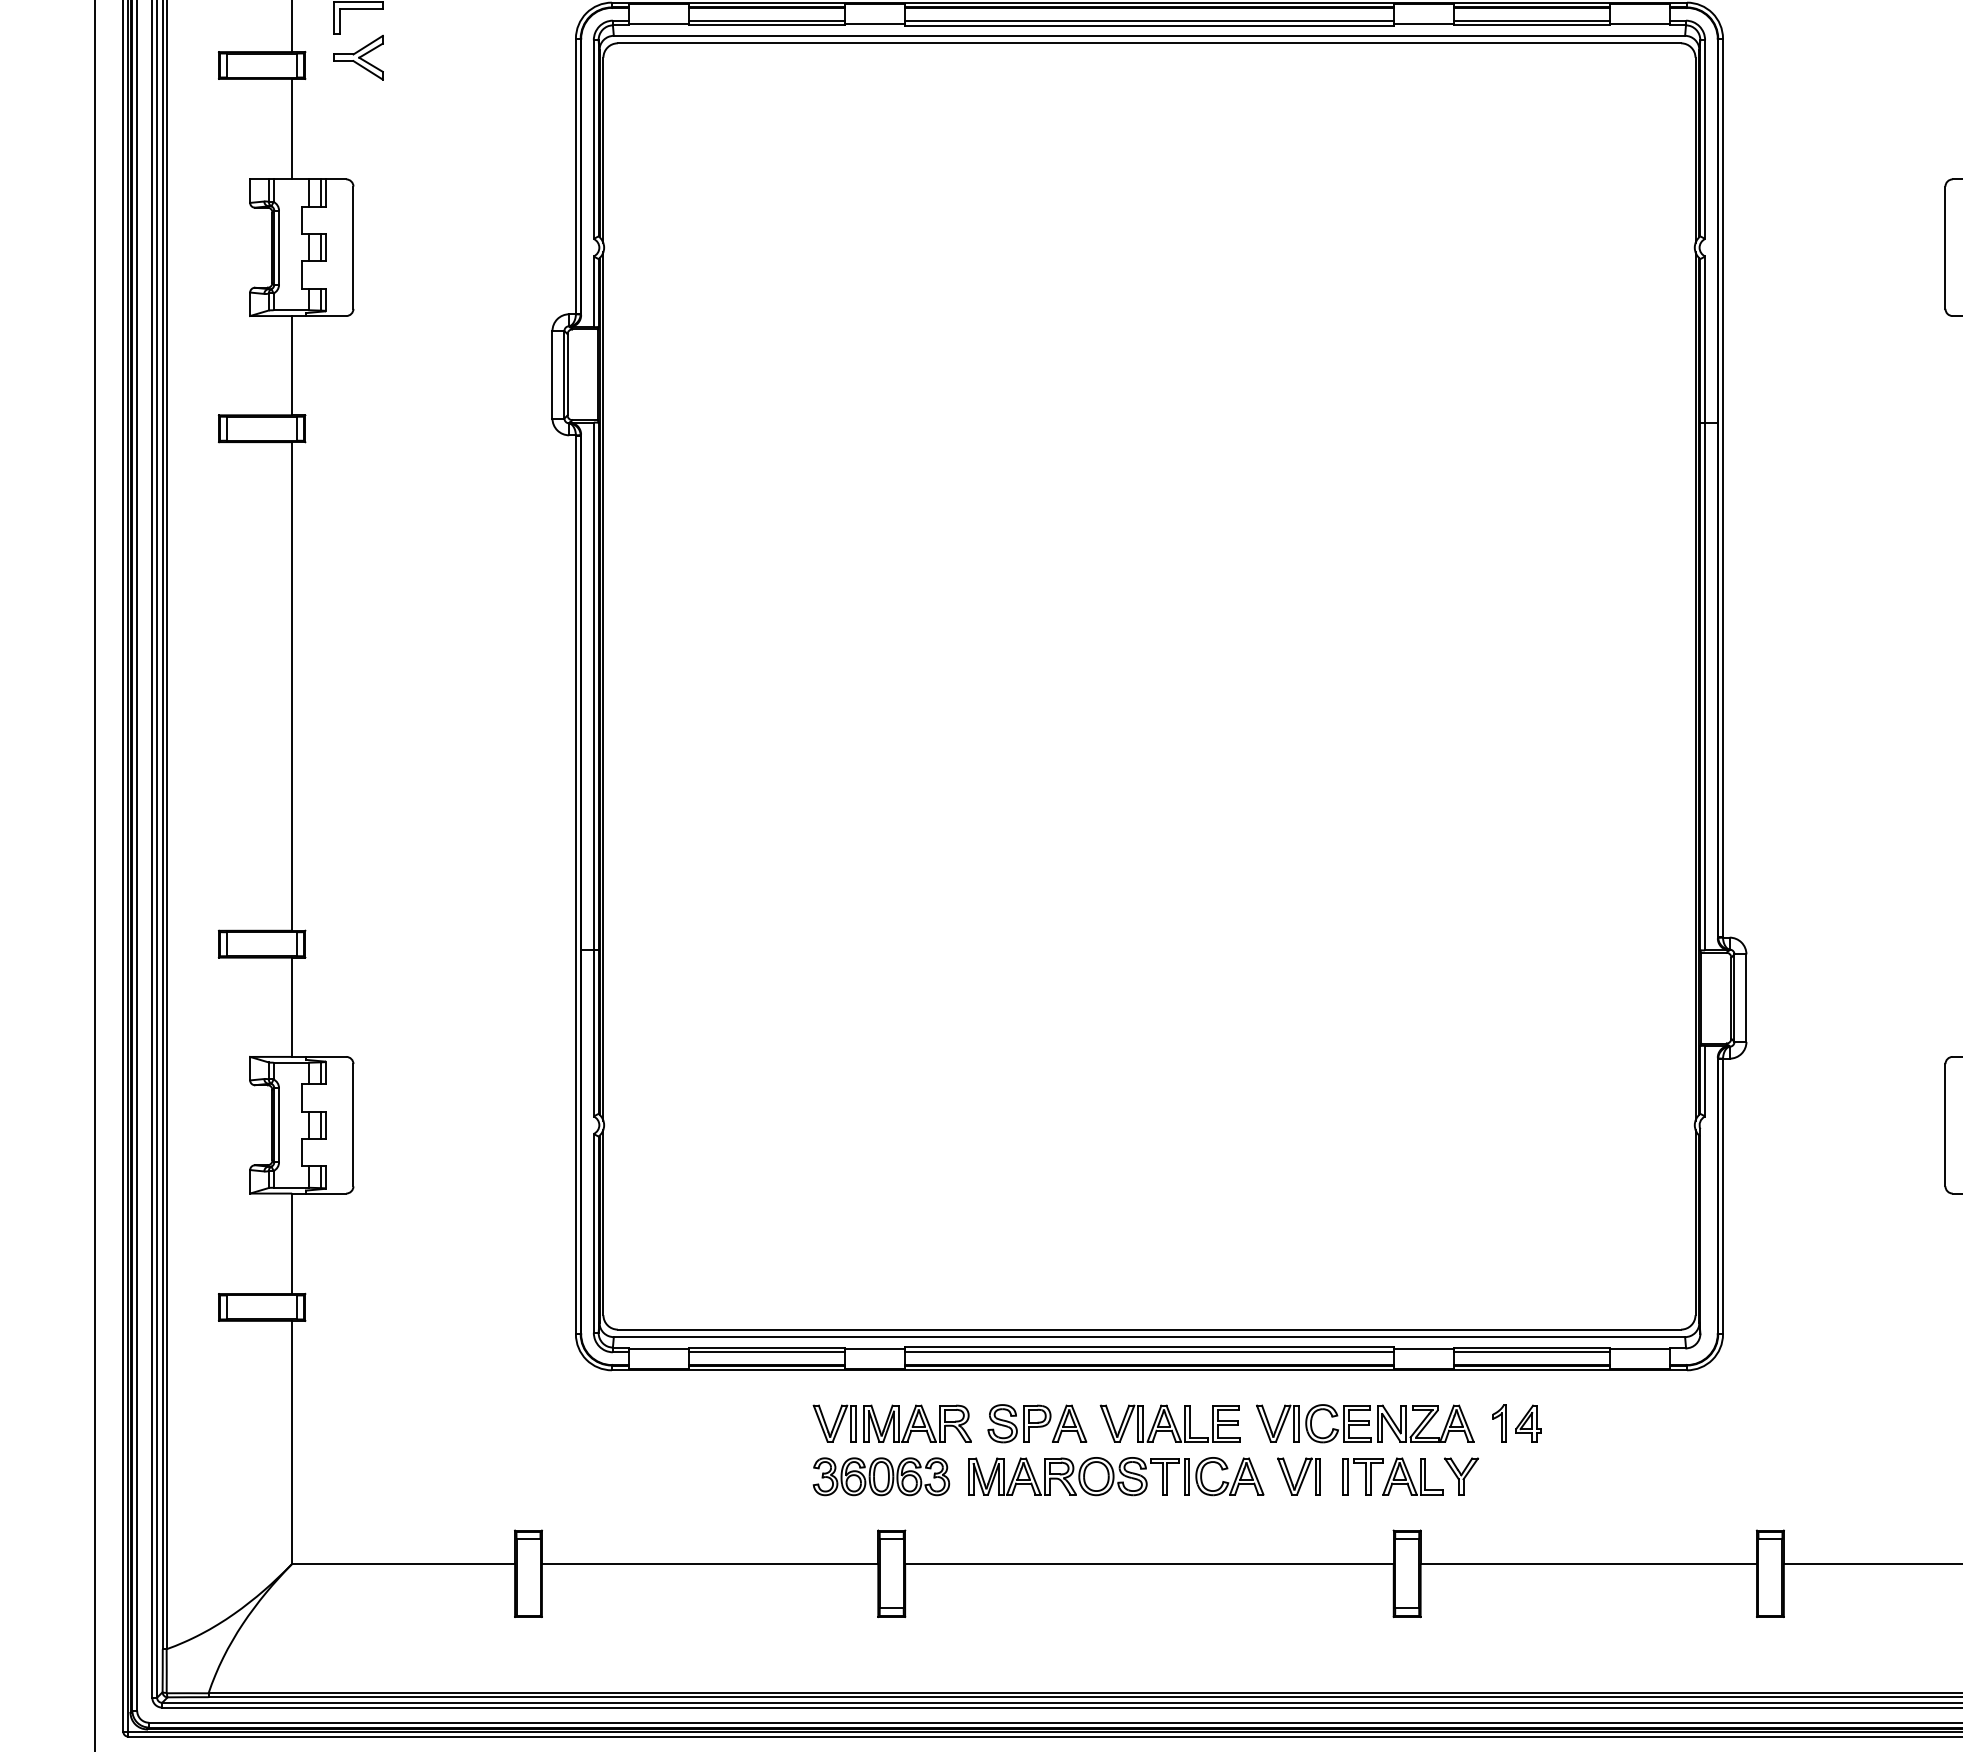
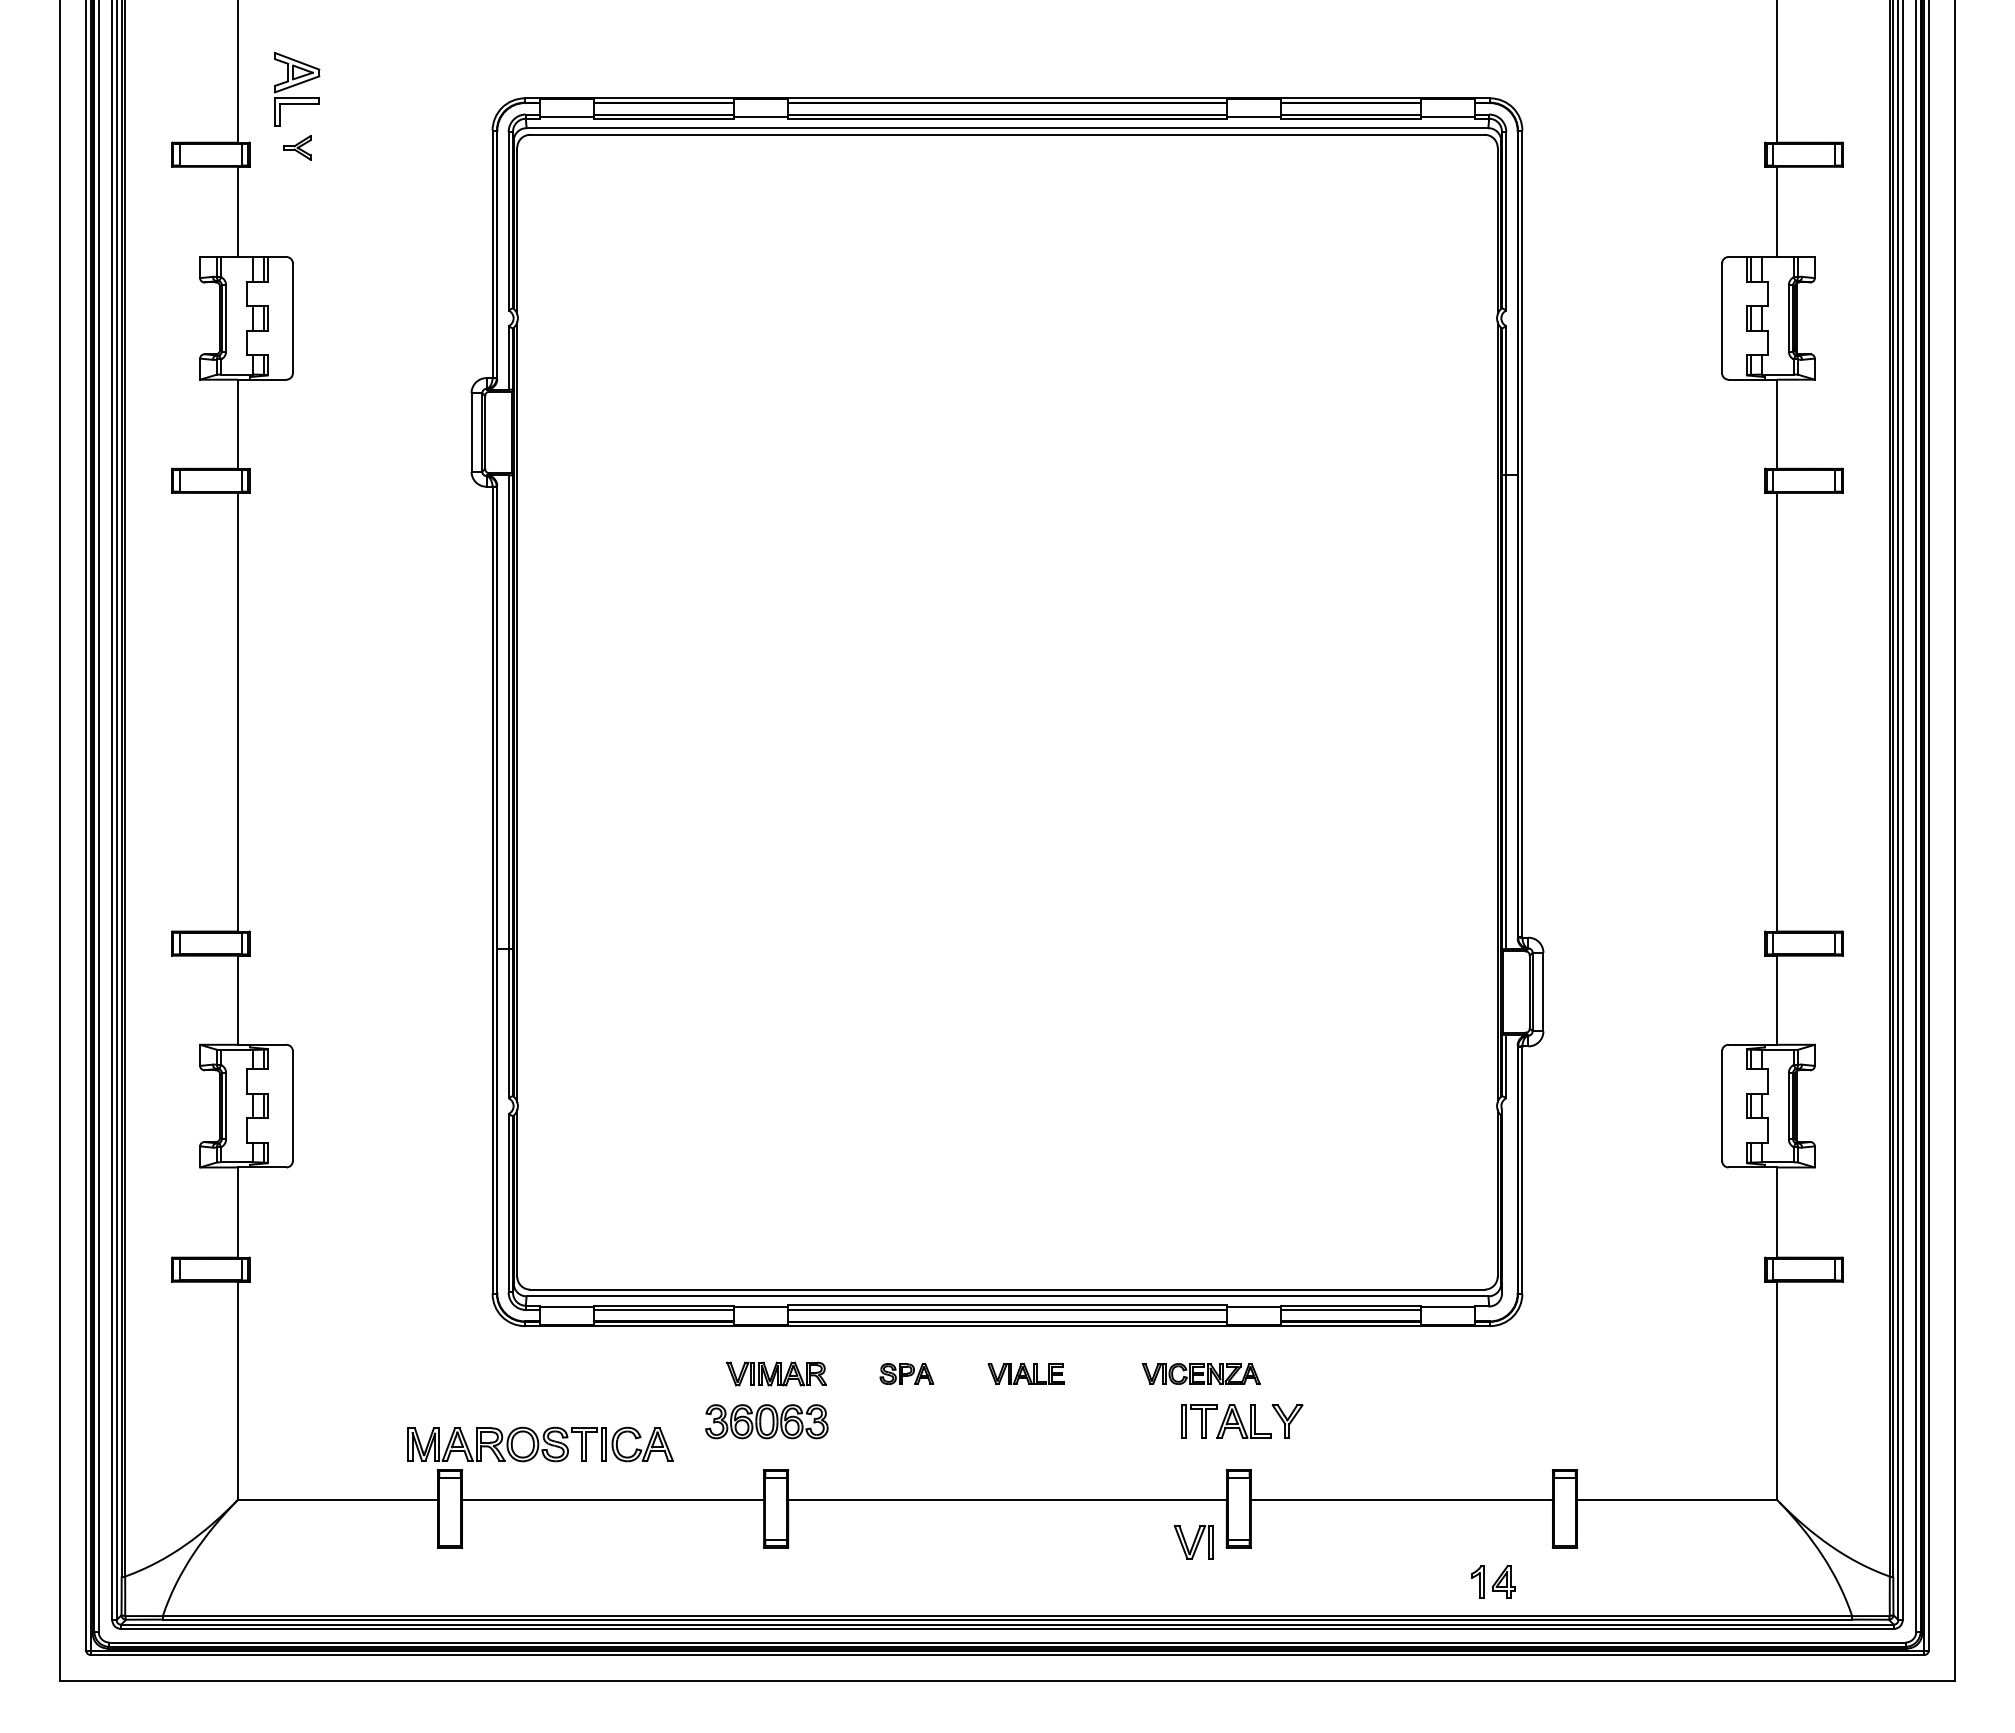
part: (358, 57) -> (297, 147), size x0.6
part: (892, 1423) -> (776, 1373), size x0.7
part: (1036, 1423) -> (906, 1373), size x0.6
part: (1169, 1423) -> (1025, 1373), size x0.6
part: (1365, 1423) -> (1201, 1373), size x0.6
part: (1517, 1423) -> (1493, 1581), moved
part: (1116, 1476) -> (540, 1444), moved
part: (1298, 1476) -> (1193, 1542), moved

